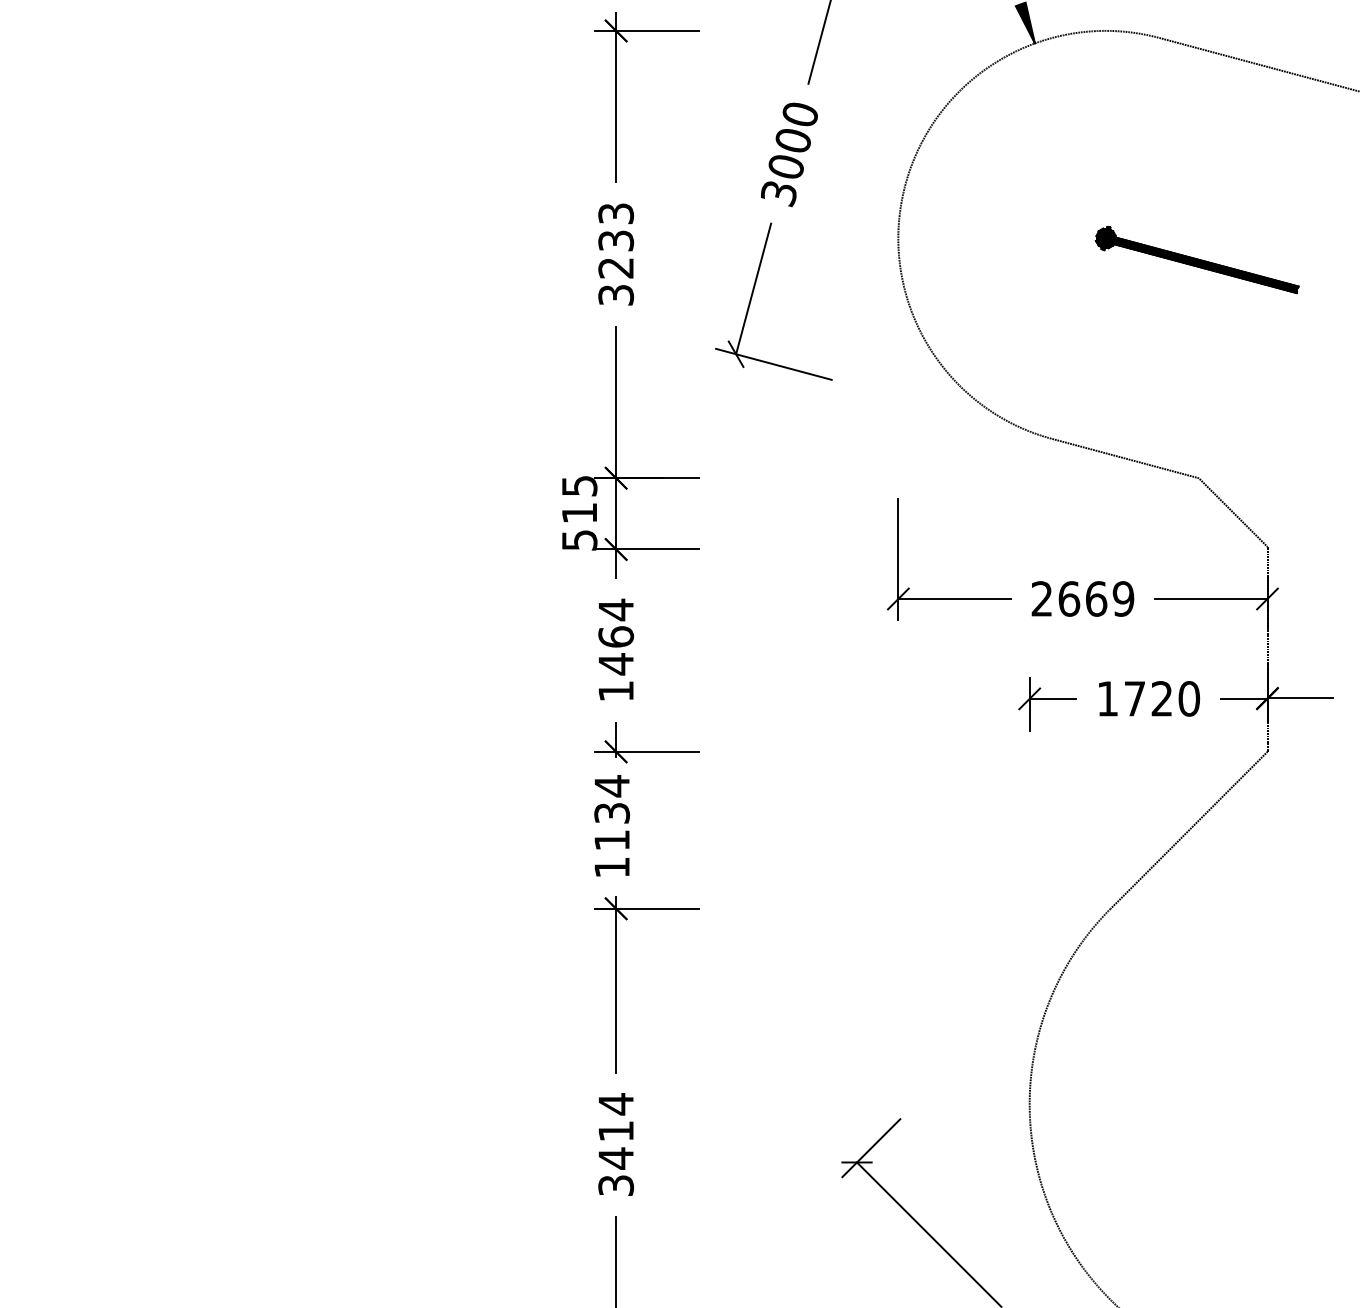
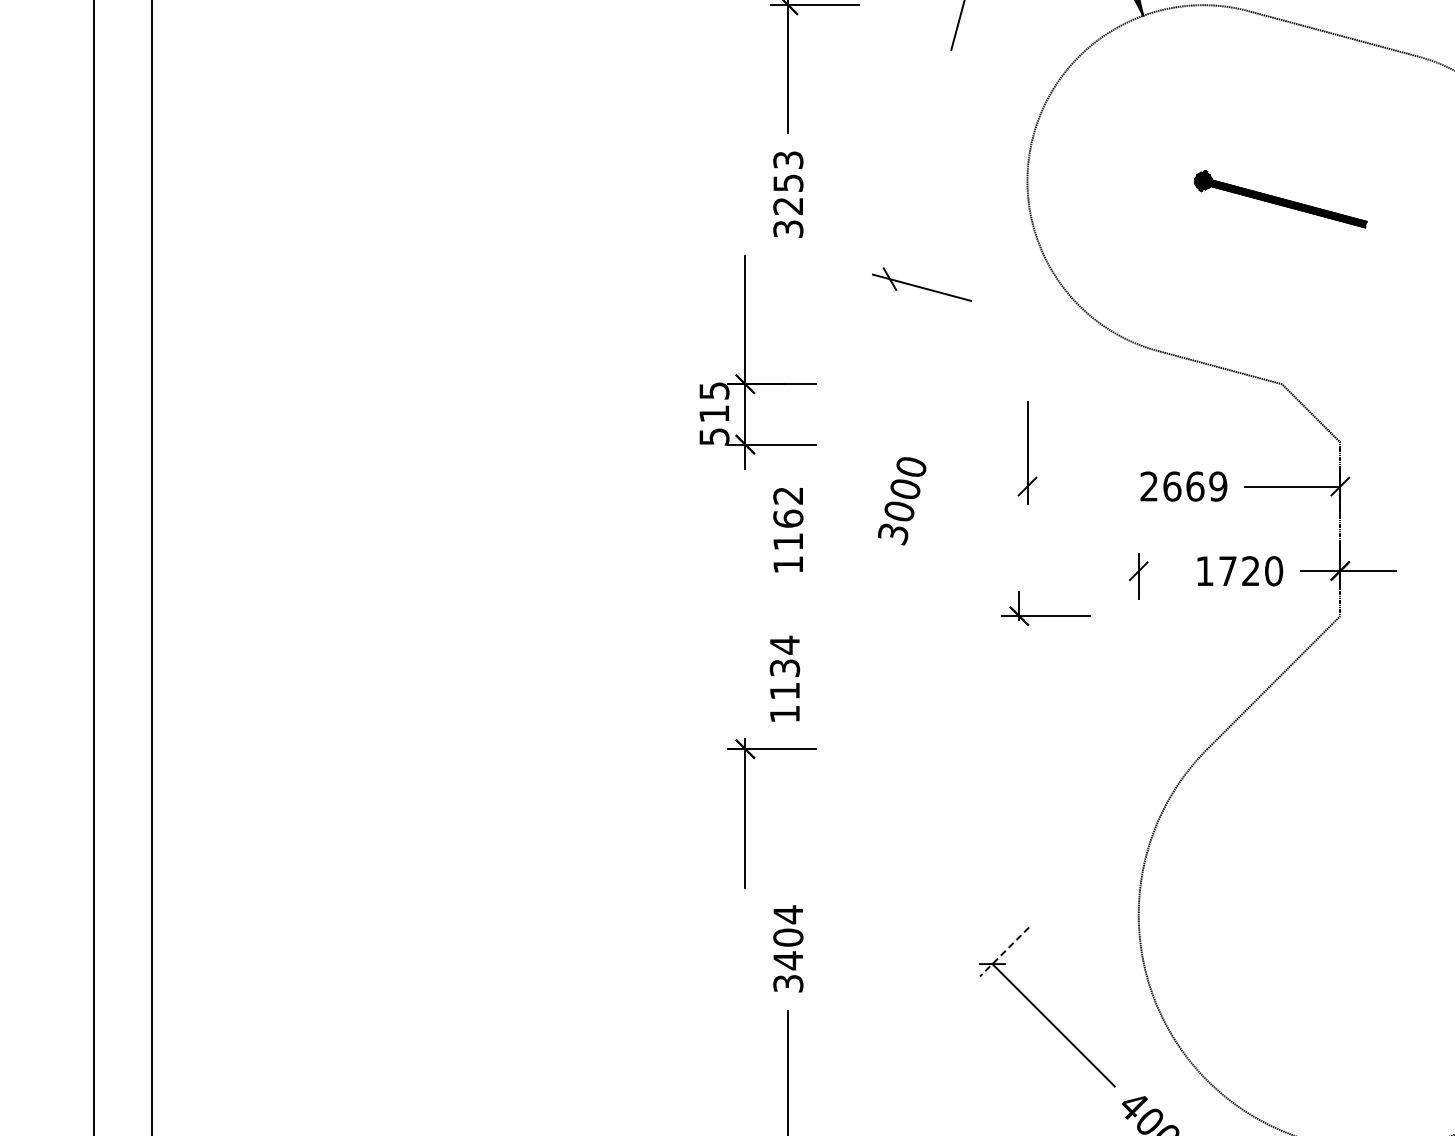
text: (789, 155) -> (902, 501), moved
text: (615, 240) -> (787, 182), 3233 -> 3253
line: (753, 288) -> (904, 223), removed
part: (616, 452) -> (745, 362), moved
line: (953, 598) -> (1074, 486), removed
text: (615, 636) -> (787, 518), 1464 -> 1162
line: (1052, 699) -> (1158, 571), removed
part: (647, 751) -> (1045, 615), moved
part: (616, 984) -> (745, 813), moved
text: (616, 1131) -> (788, 937), 3414 -> 3404
line: (871, 1147) -> (1004, 951), solid -> dashed

